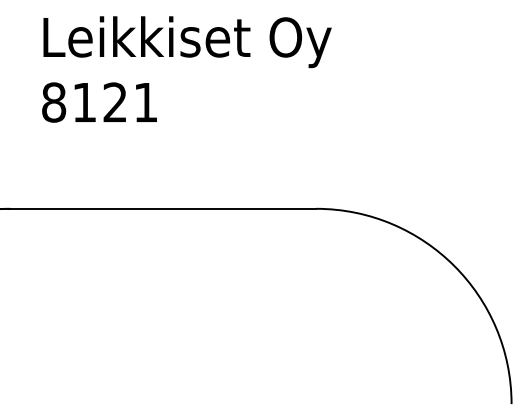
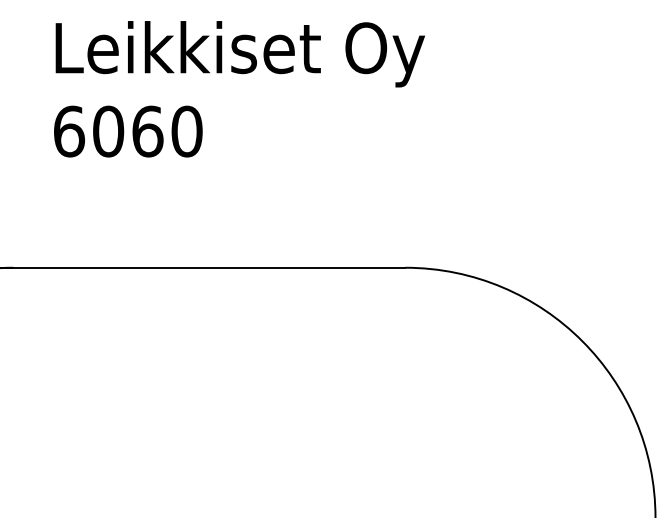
text: (100, 102) -> (128, 131), 8121 -> 6060

